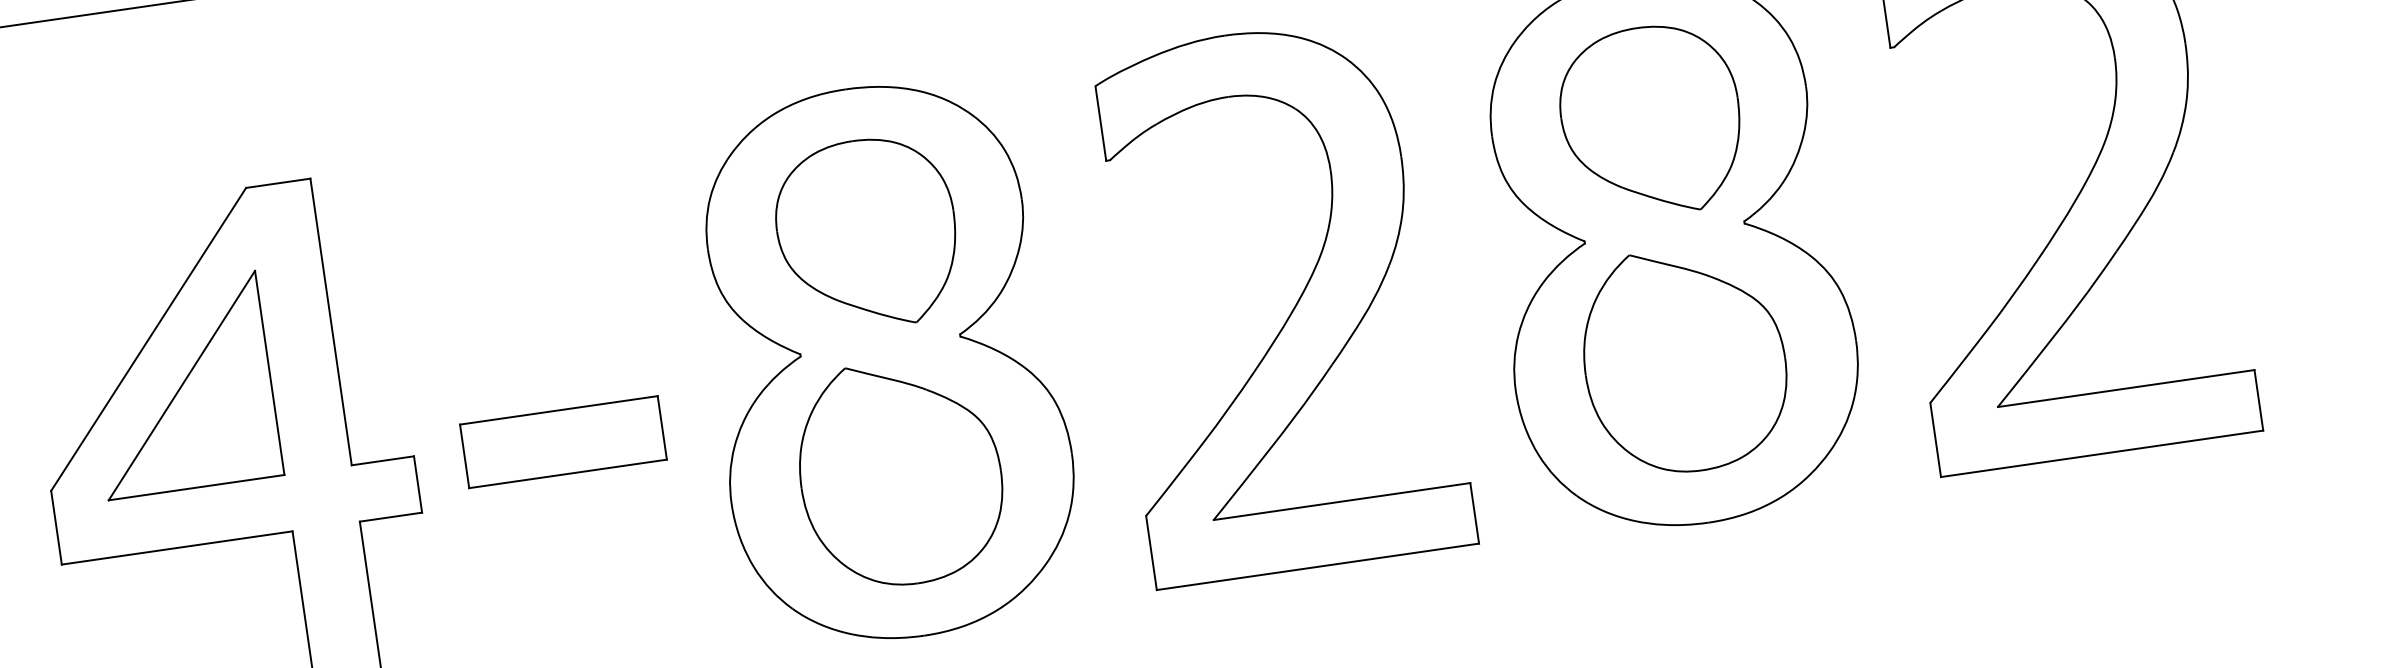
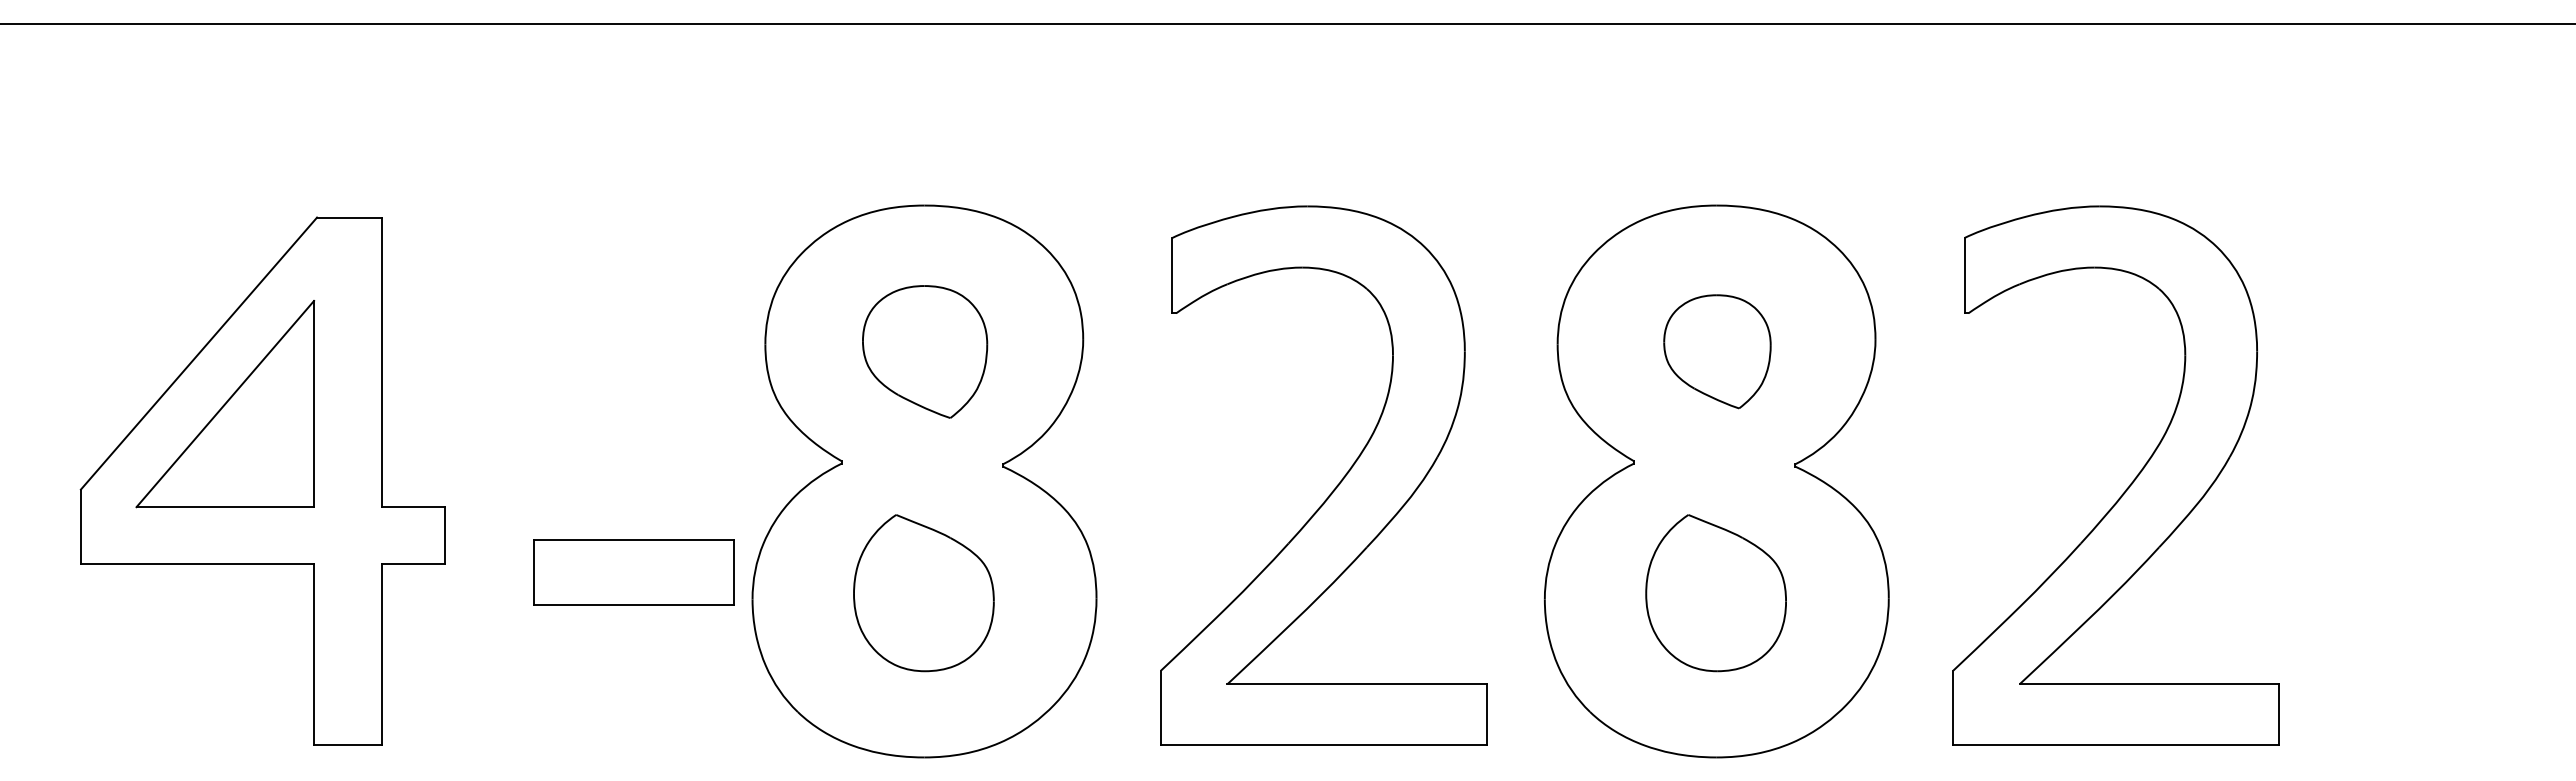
part: (1651, 120) -> (1717, 351), size x0.6
part: (866, 233) -> (924, 351), size x0.7
part: (1683, 359) -> (1715, 592), size x0.7
part: (563, 442) -> (633, 572), moved
part: (899, 472) -> (923, 592), size x0.7

